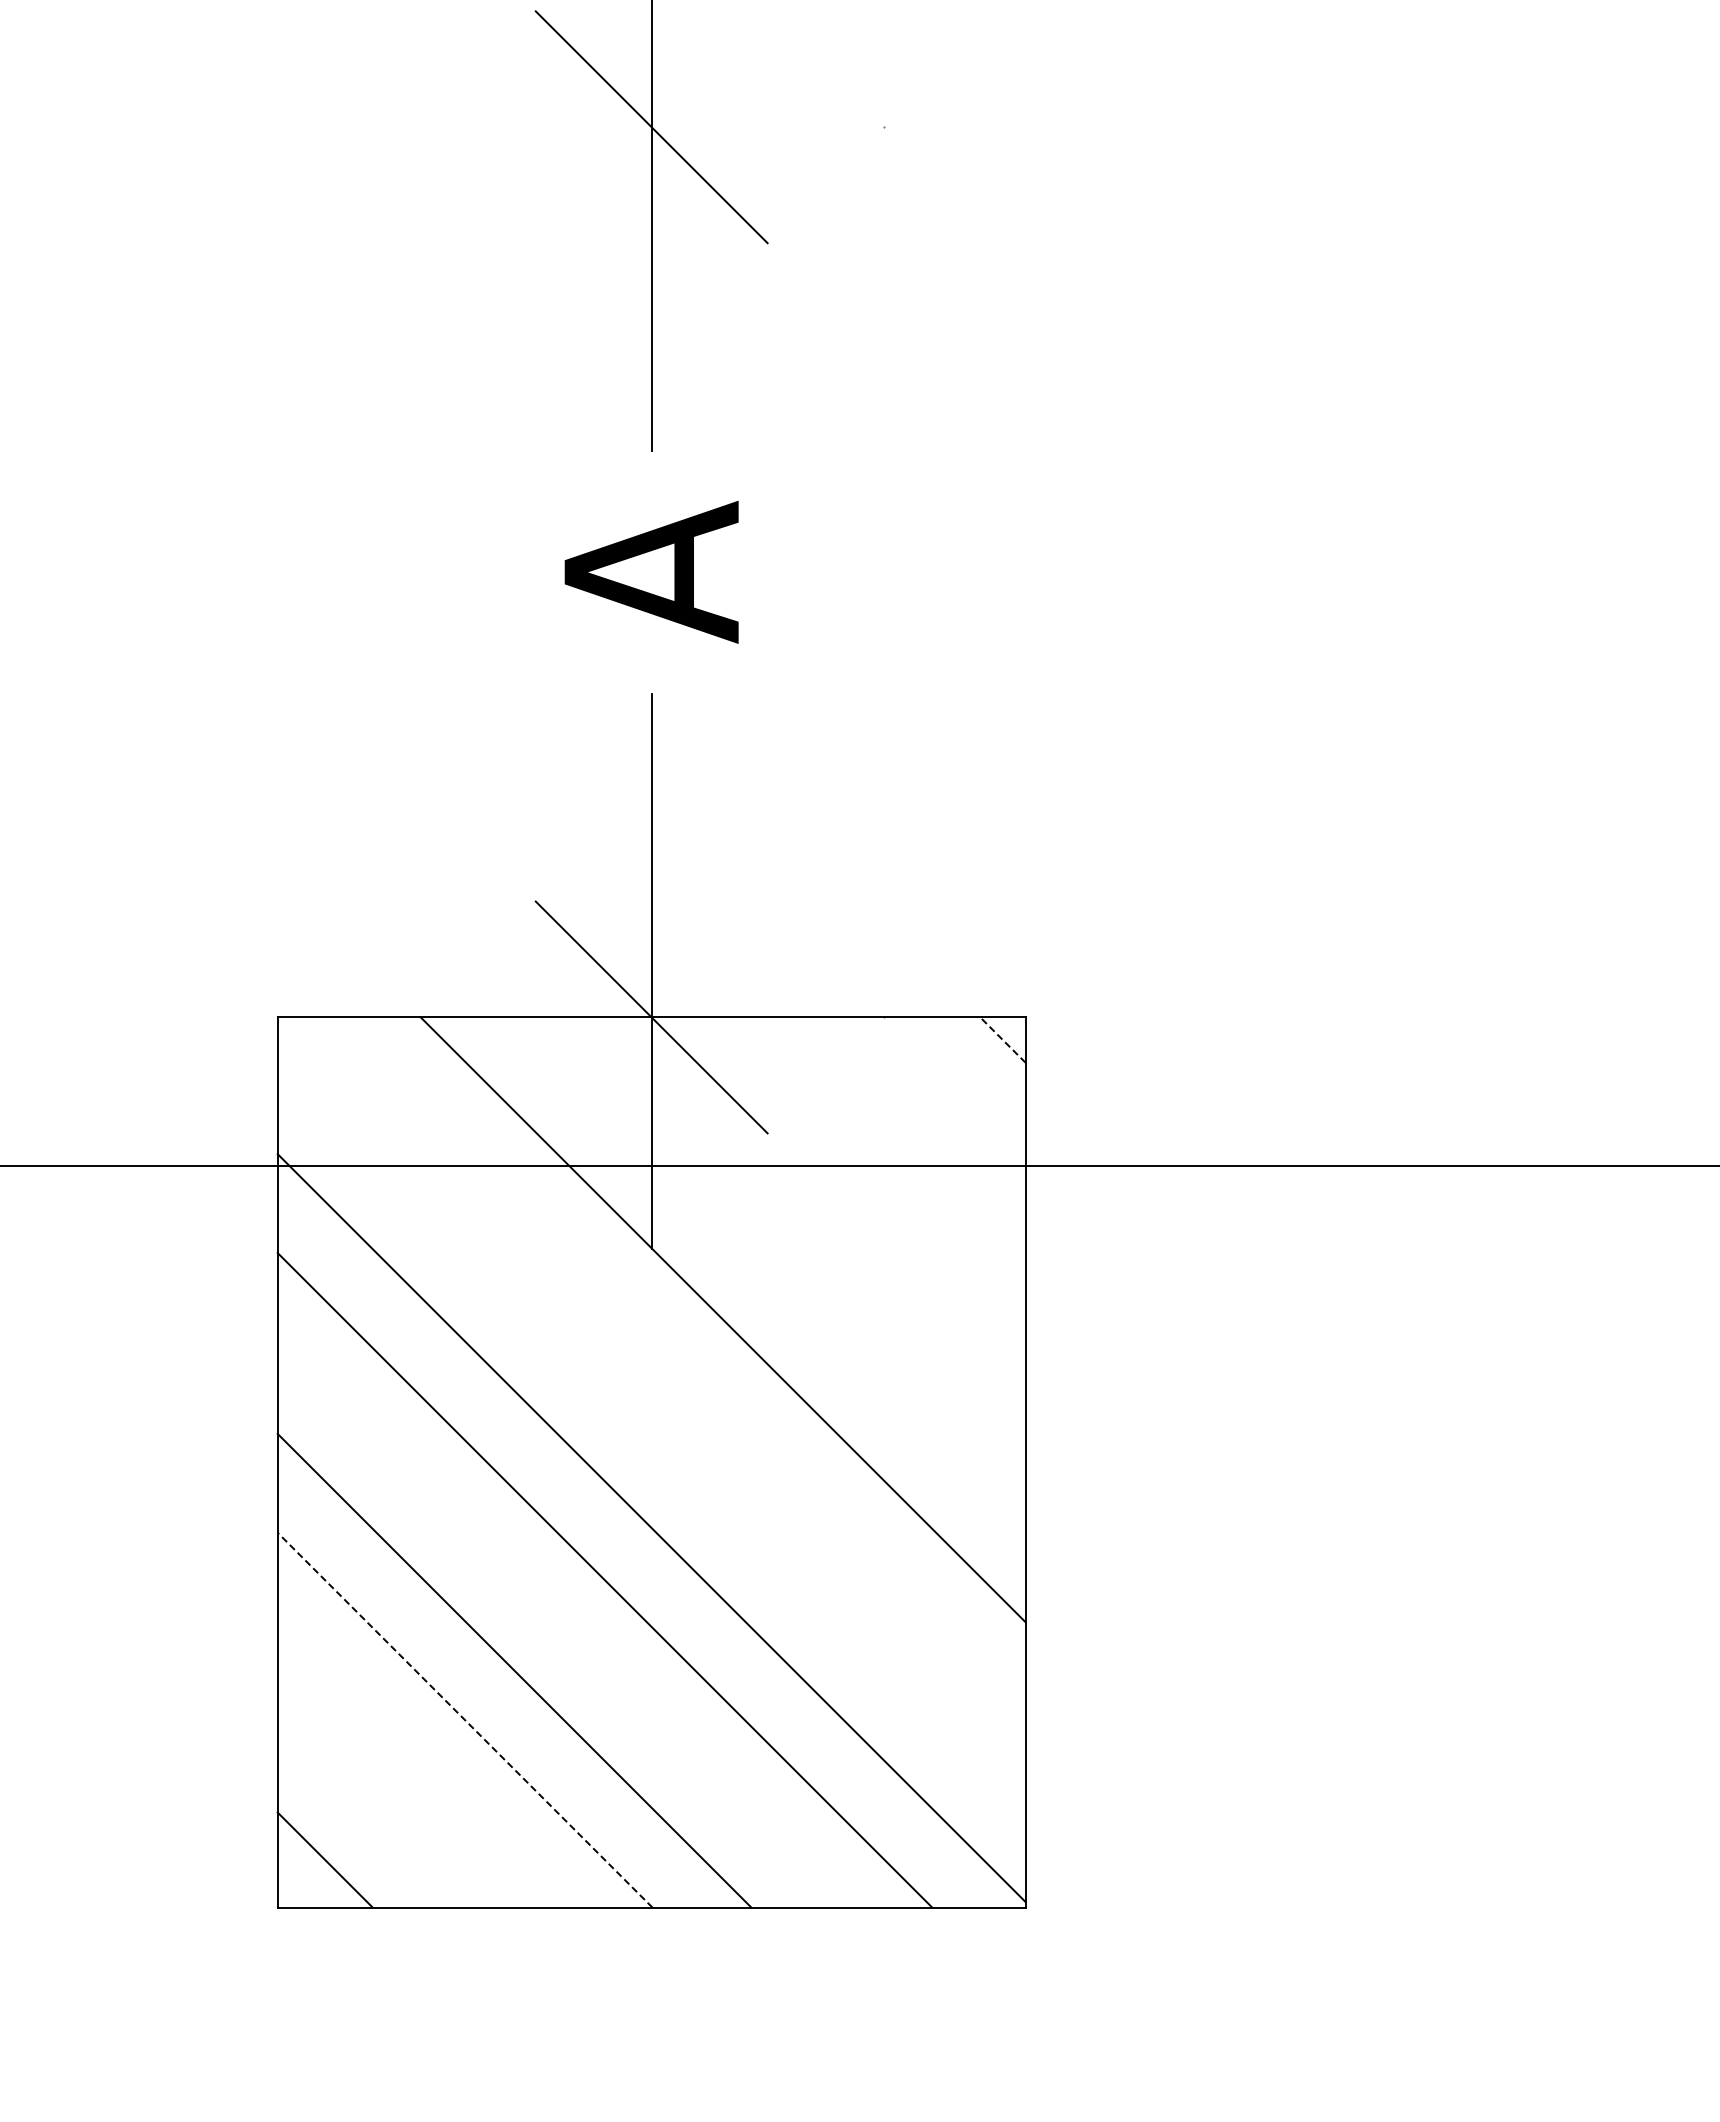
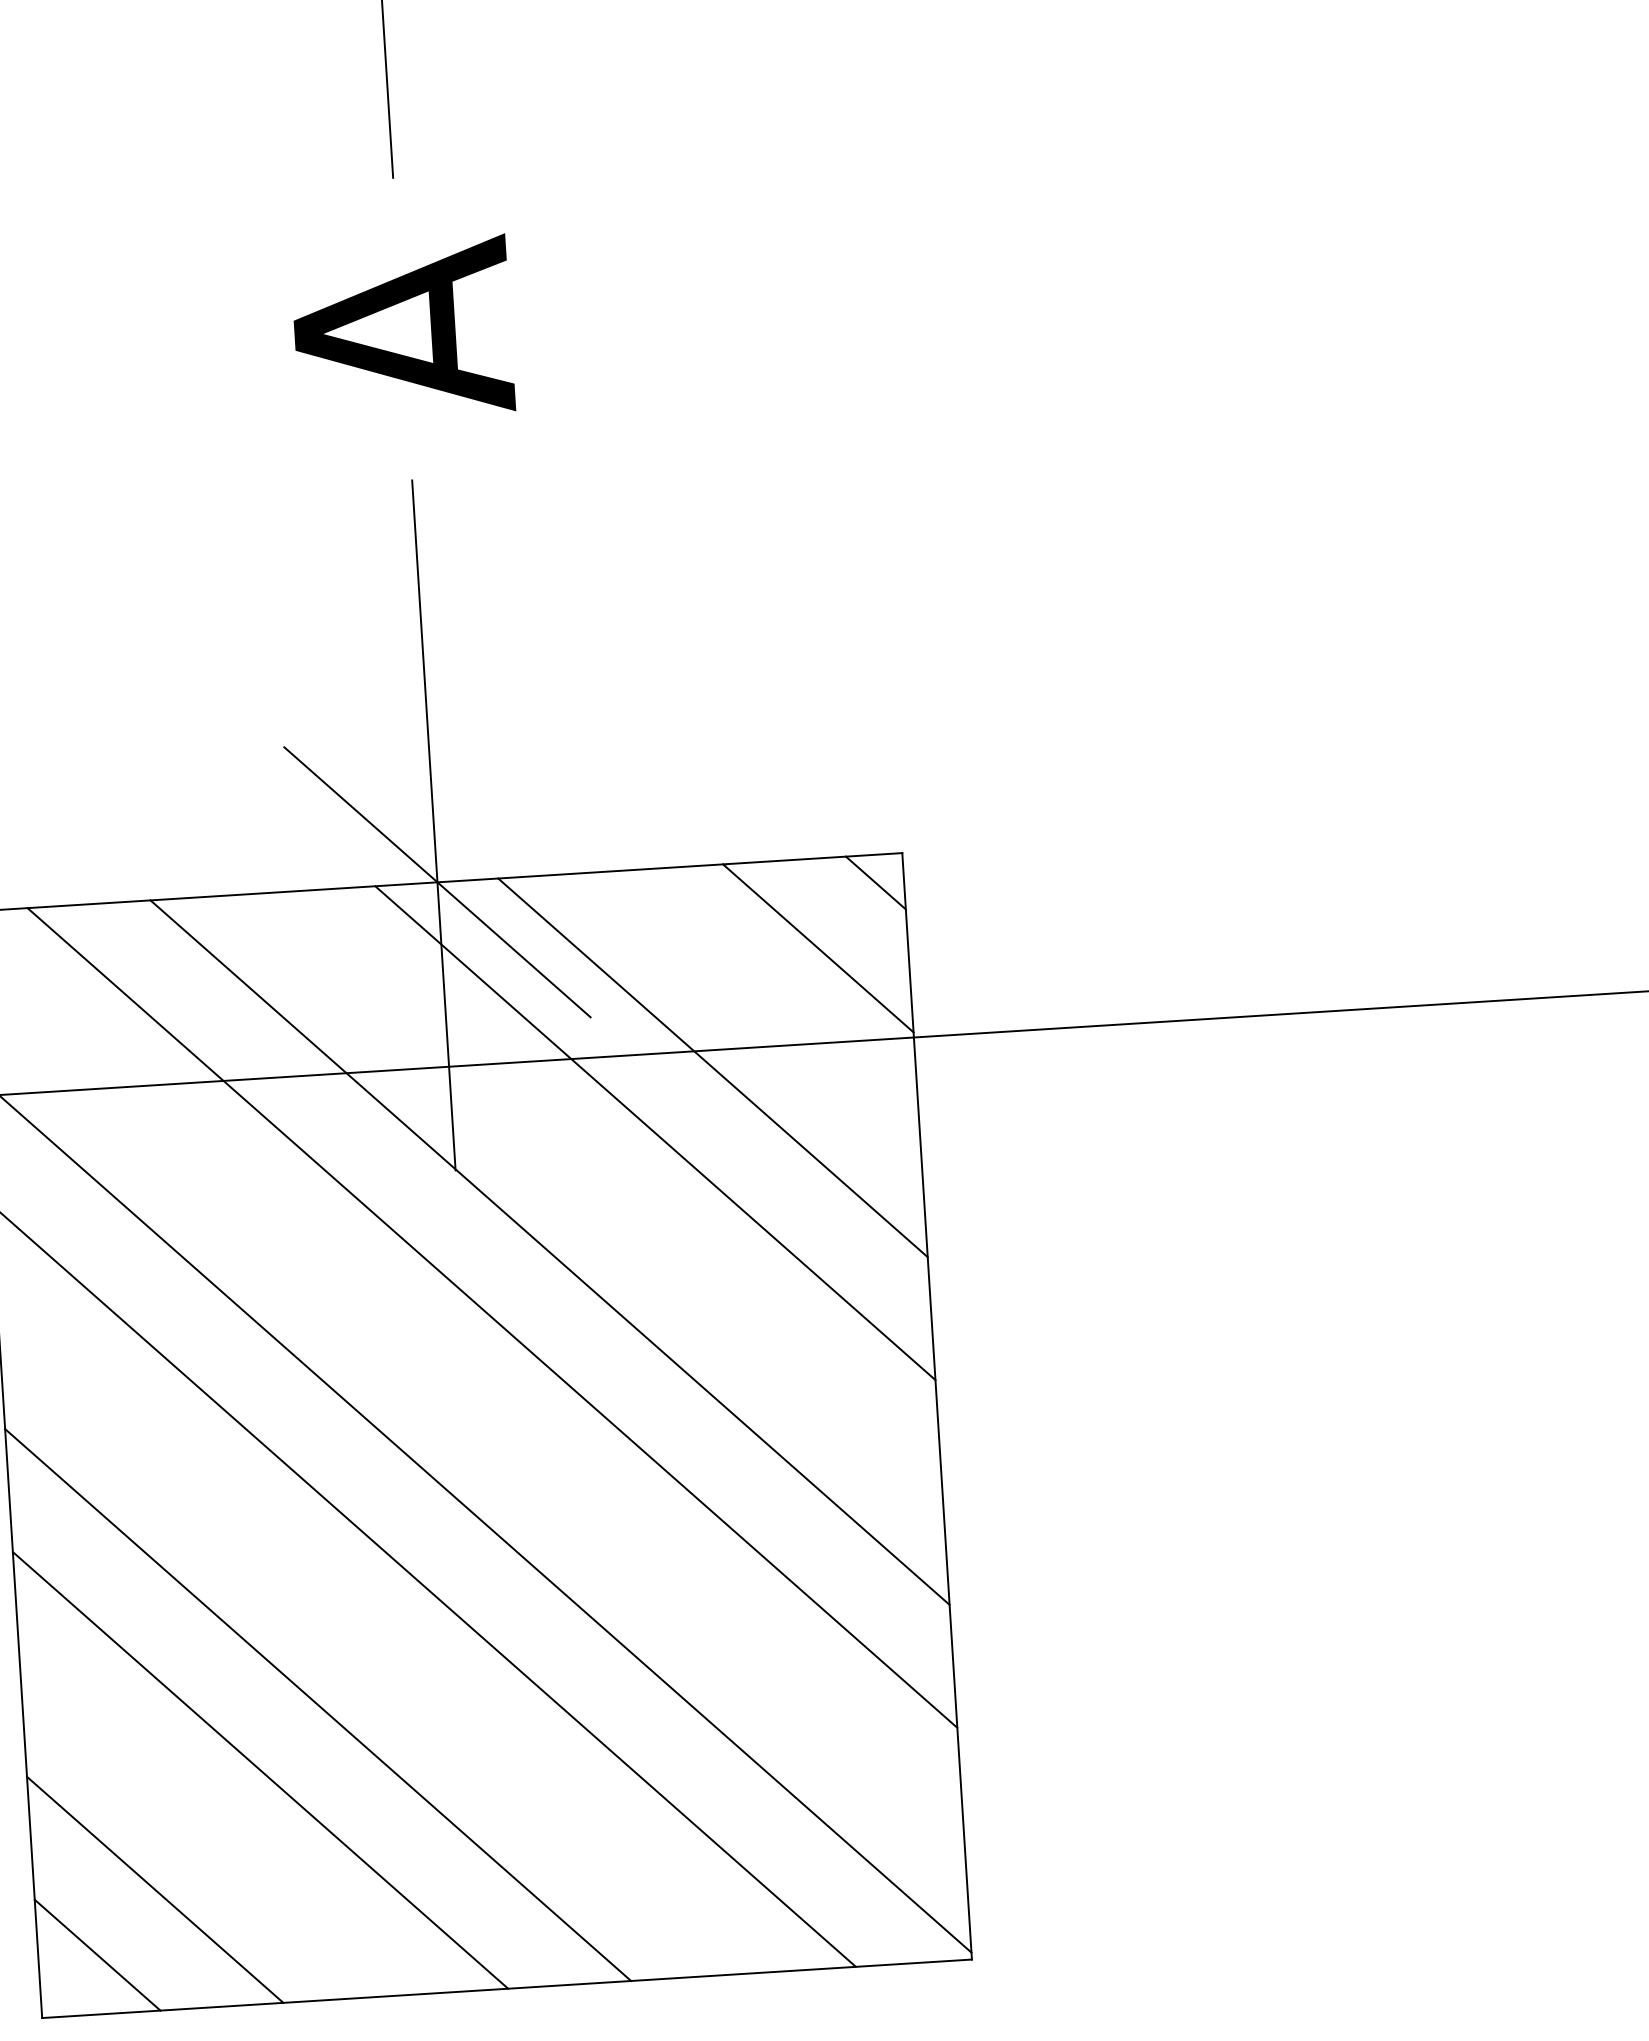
line: (1002, 1039) -> (875, 882), dashed -> solid
line: (953, 1089) -> (818, 948), added
line: (862, 1179) -> (712, 1067), added
line: (813, 1229) -> (655, 1133), added
line: (673, 1369) -> (492, 1318), added
line: (464, 1719) -> (259, 1769), dashed -> solid
line: (374, 1810) -> (154, 1889), added

